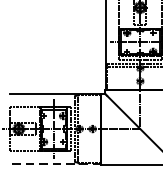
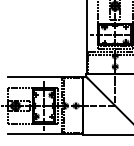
line: (55, 163) -> (45, 134), dashed -> solid

